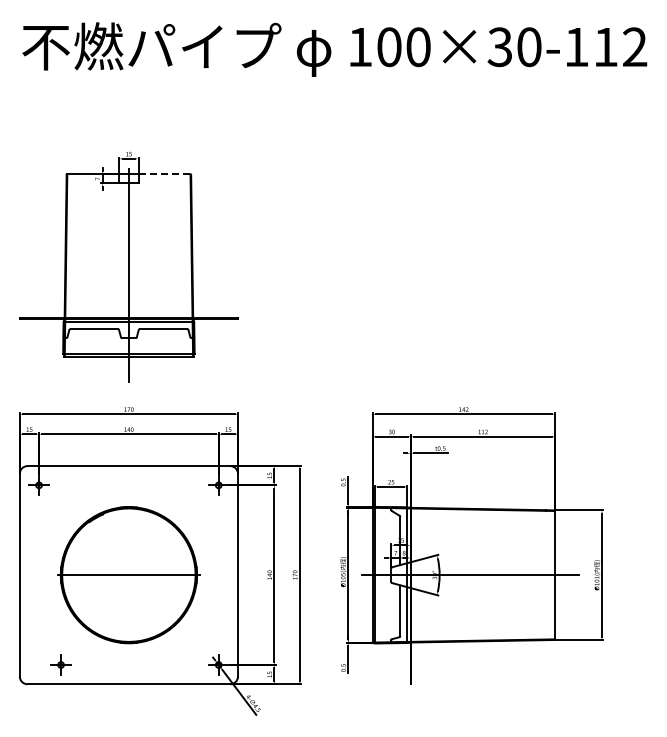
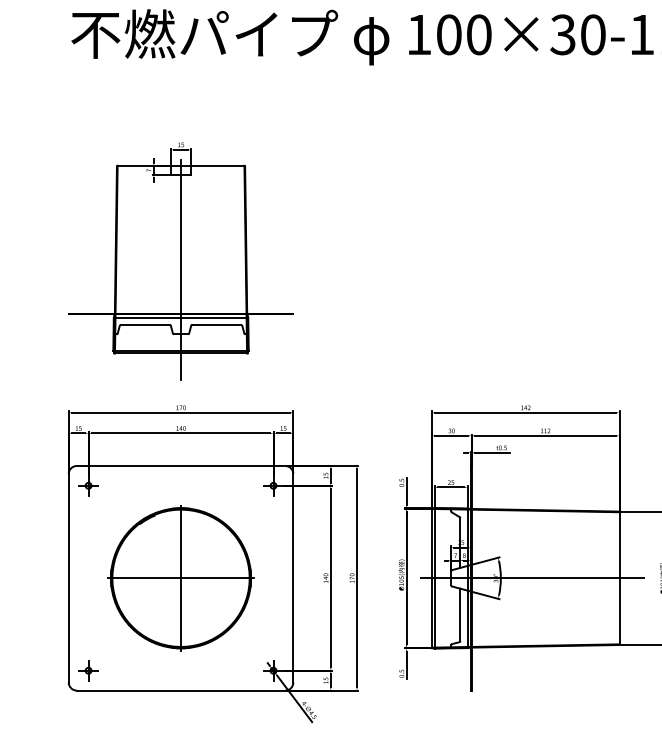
line: (164, 174) -> (217, 165), dashed -> solid
line: (128, 574) -> (180, 577), added
part: (60, 664) -> (87, 670), moved

